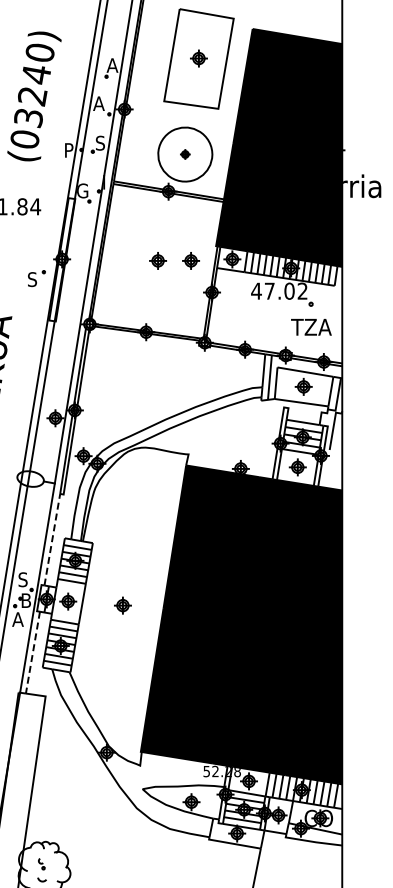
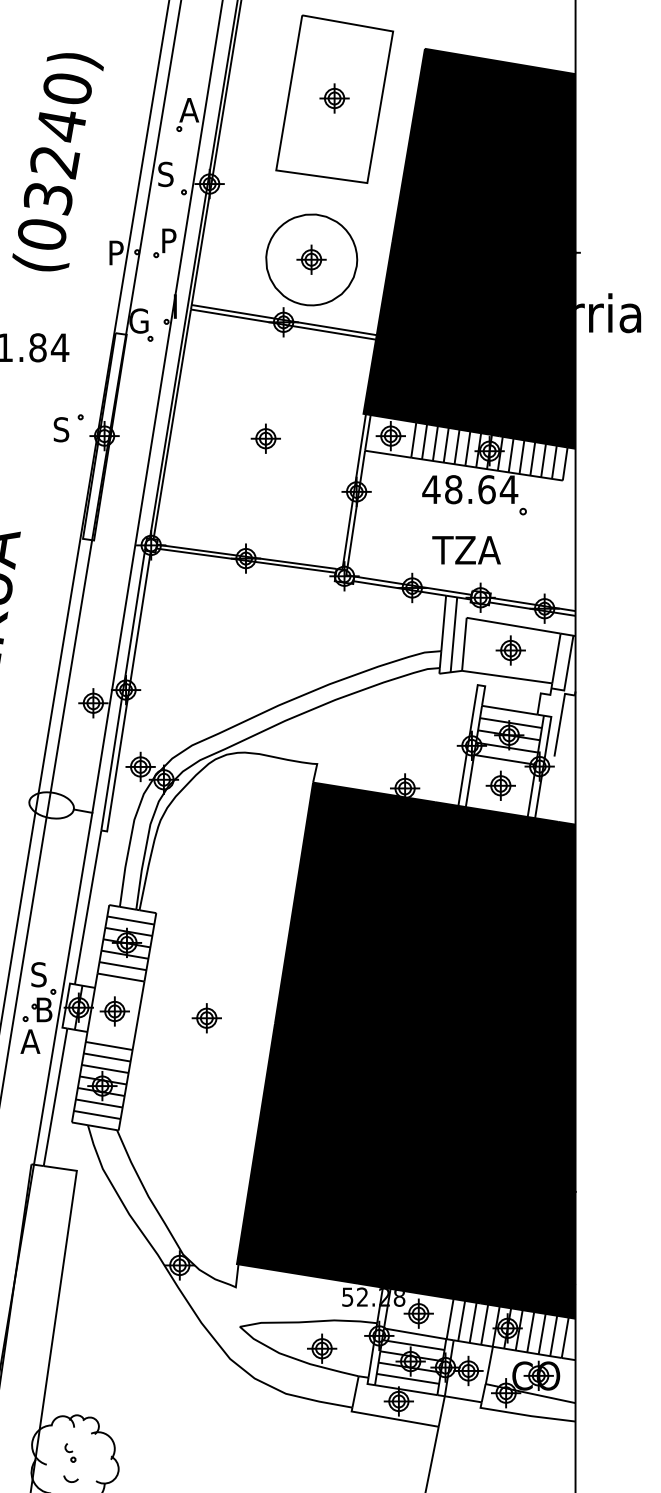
text: (98, 103) -> (165, 174), A -> S
text: (99, 142) -> (167, 239), S -> P
part: (185, 154) -> (312, 259), size x1.67
part: (190, 260) -> (320, 437), removed
part: (36, 278) -> (68, 427), moved
text: (286, 290) -> (481, 488), 47.02 -> 48.64
text: (311, 327) -> (466, 550), moved
line: (52, 539) -> (88, 907), dashed -> solid
line: (32, 652) -> (54, 1097), dashed -> solid

